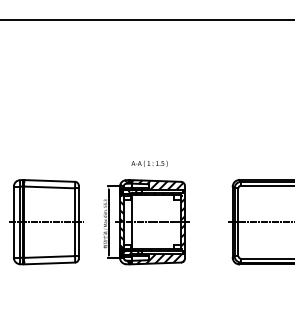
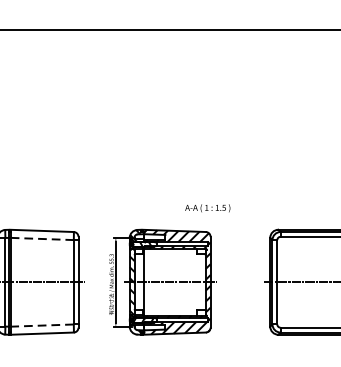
text: (149, 163) -> (207, 207), moved
line: (50, 187) -> (43, 239), solid -> dashed
line: (49, 257) -> (41, 326), solid -> dashed

